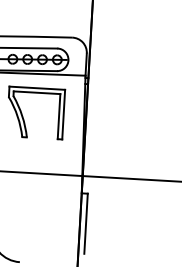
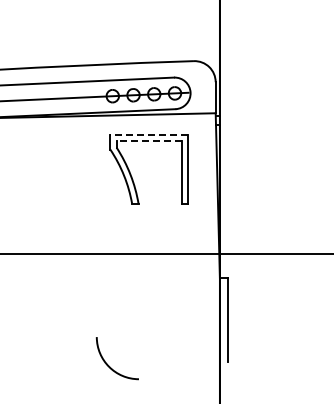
line: (37, 88) -> (149, 134), solid -> dashed
line: (37, 93) -> (149, 141), solid -> dashed

